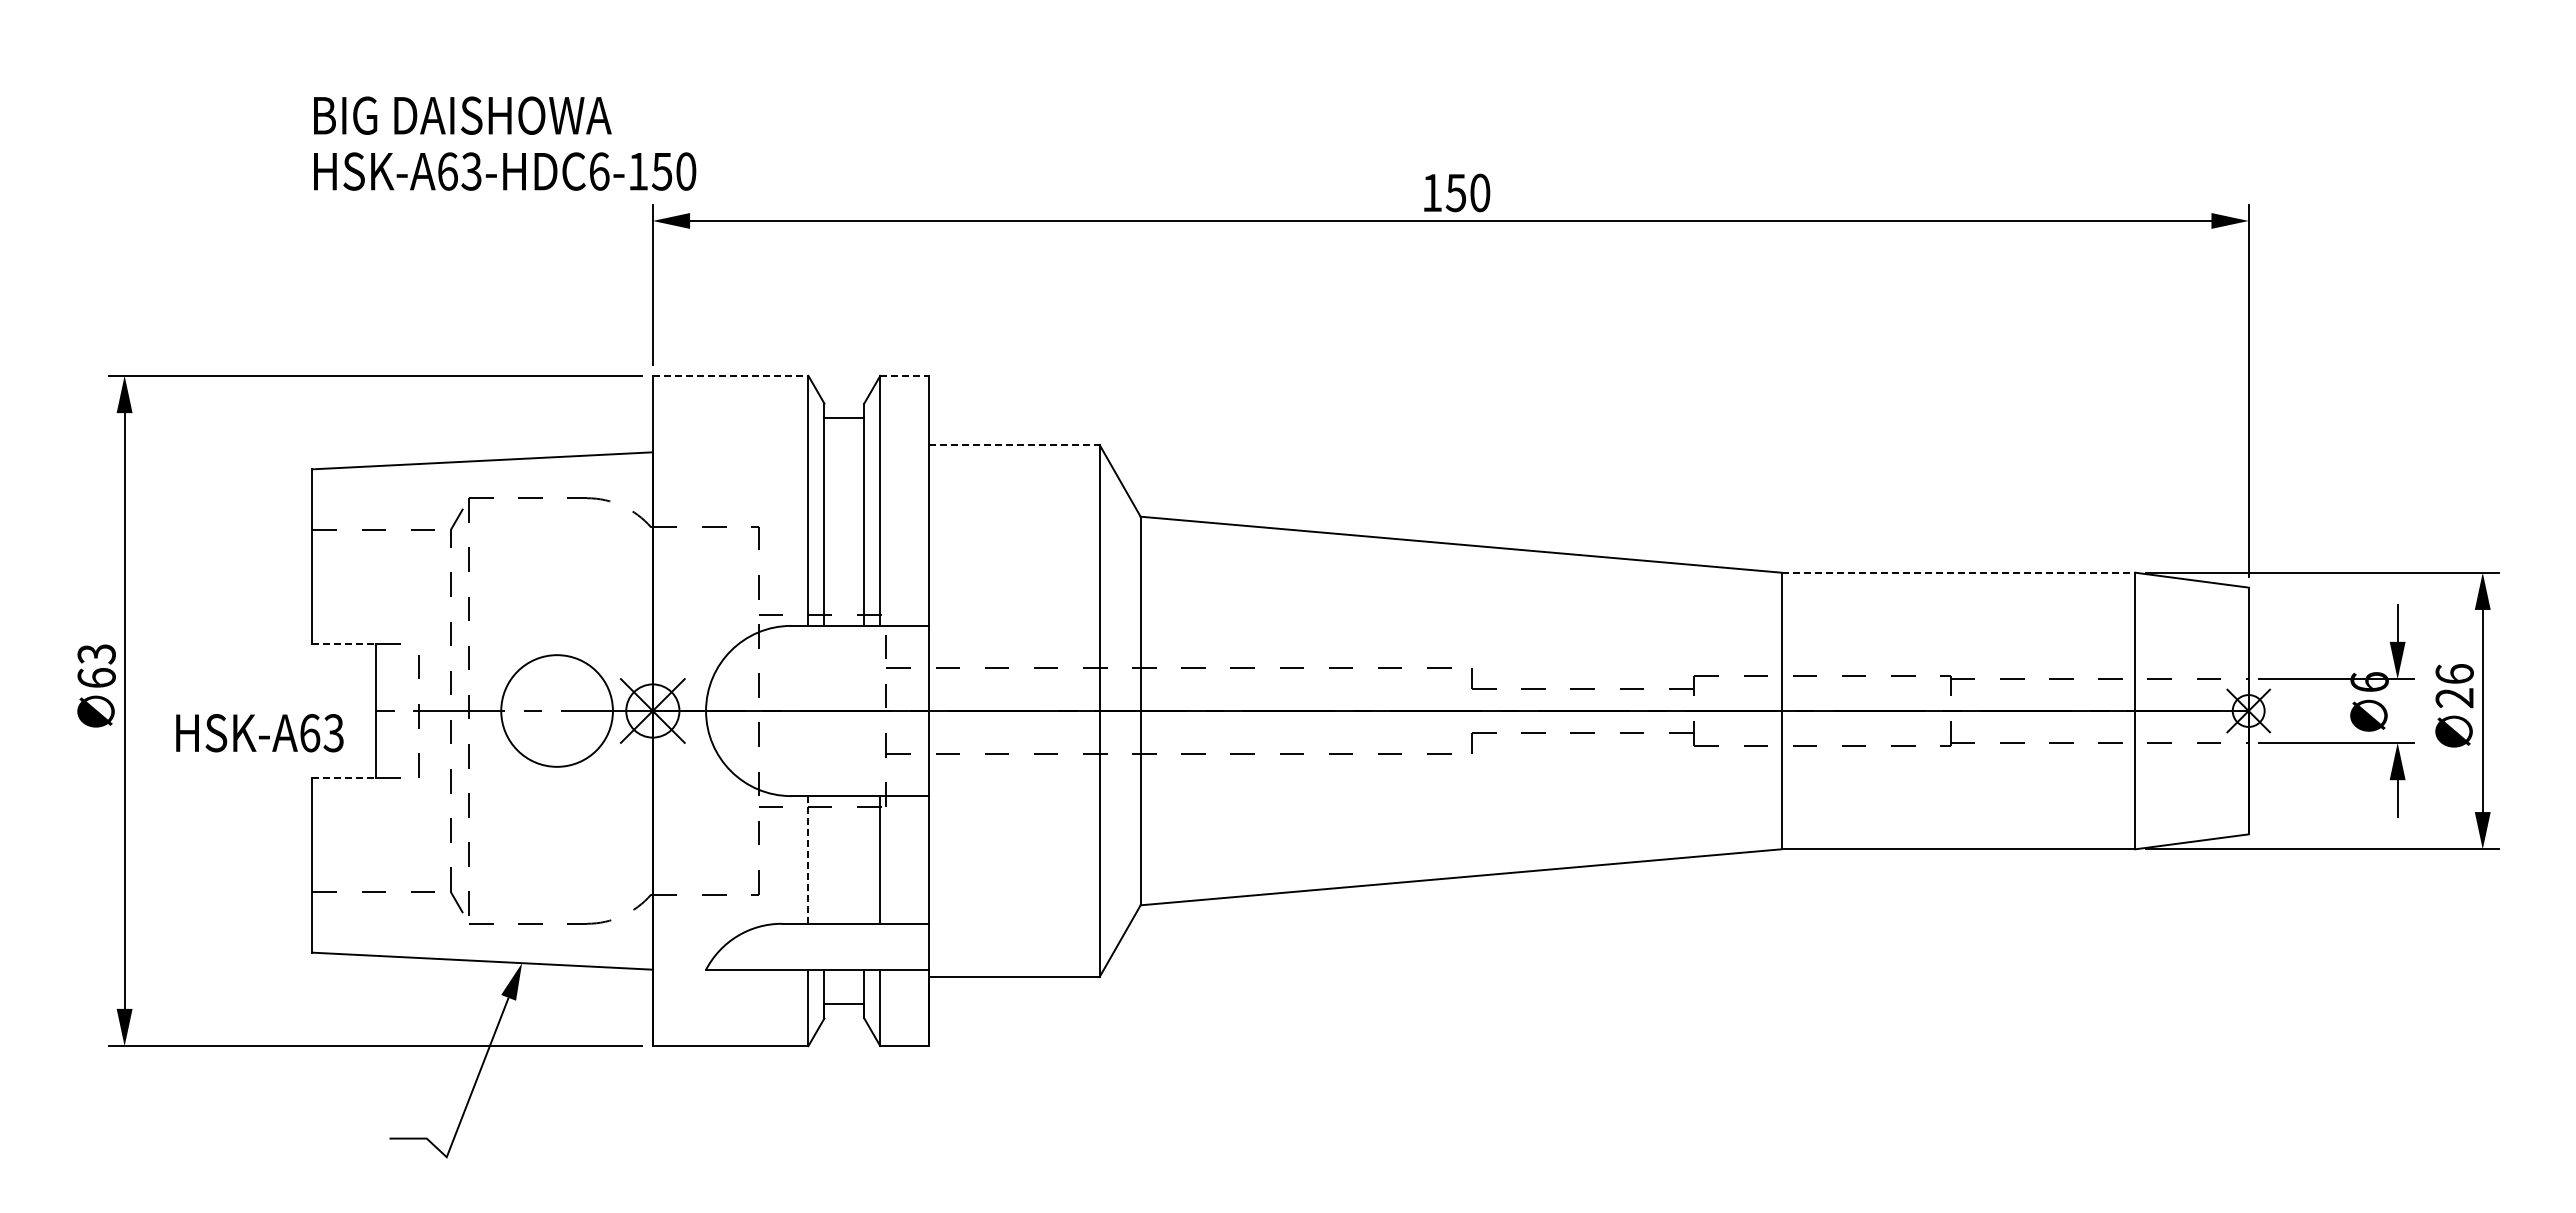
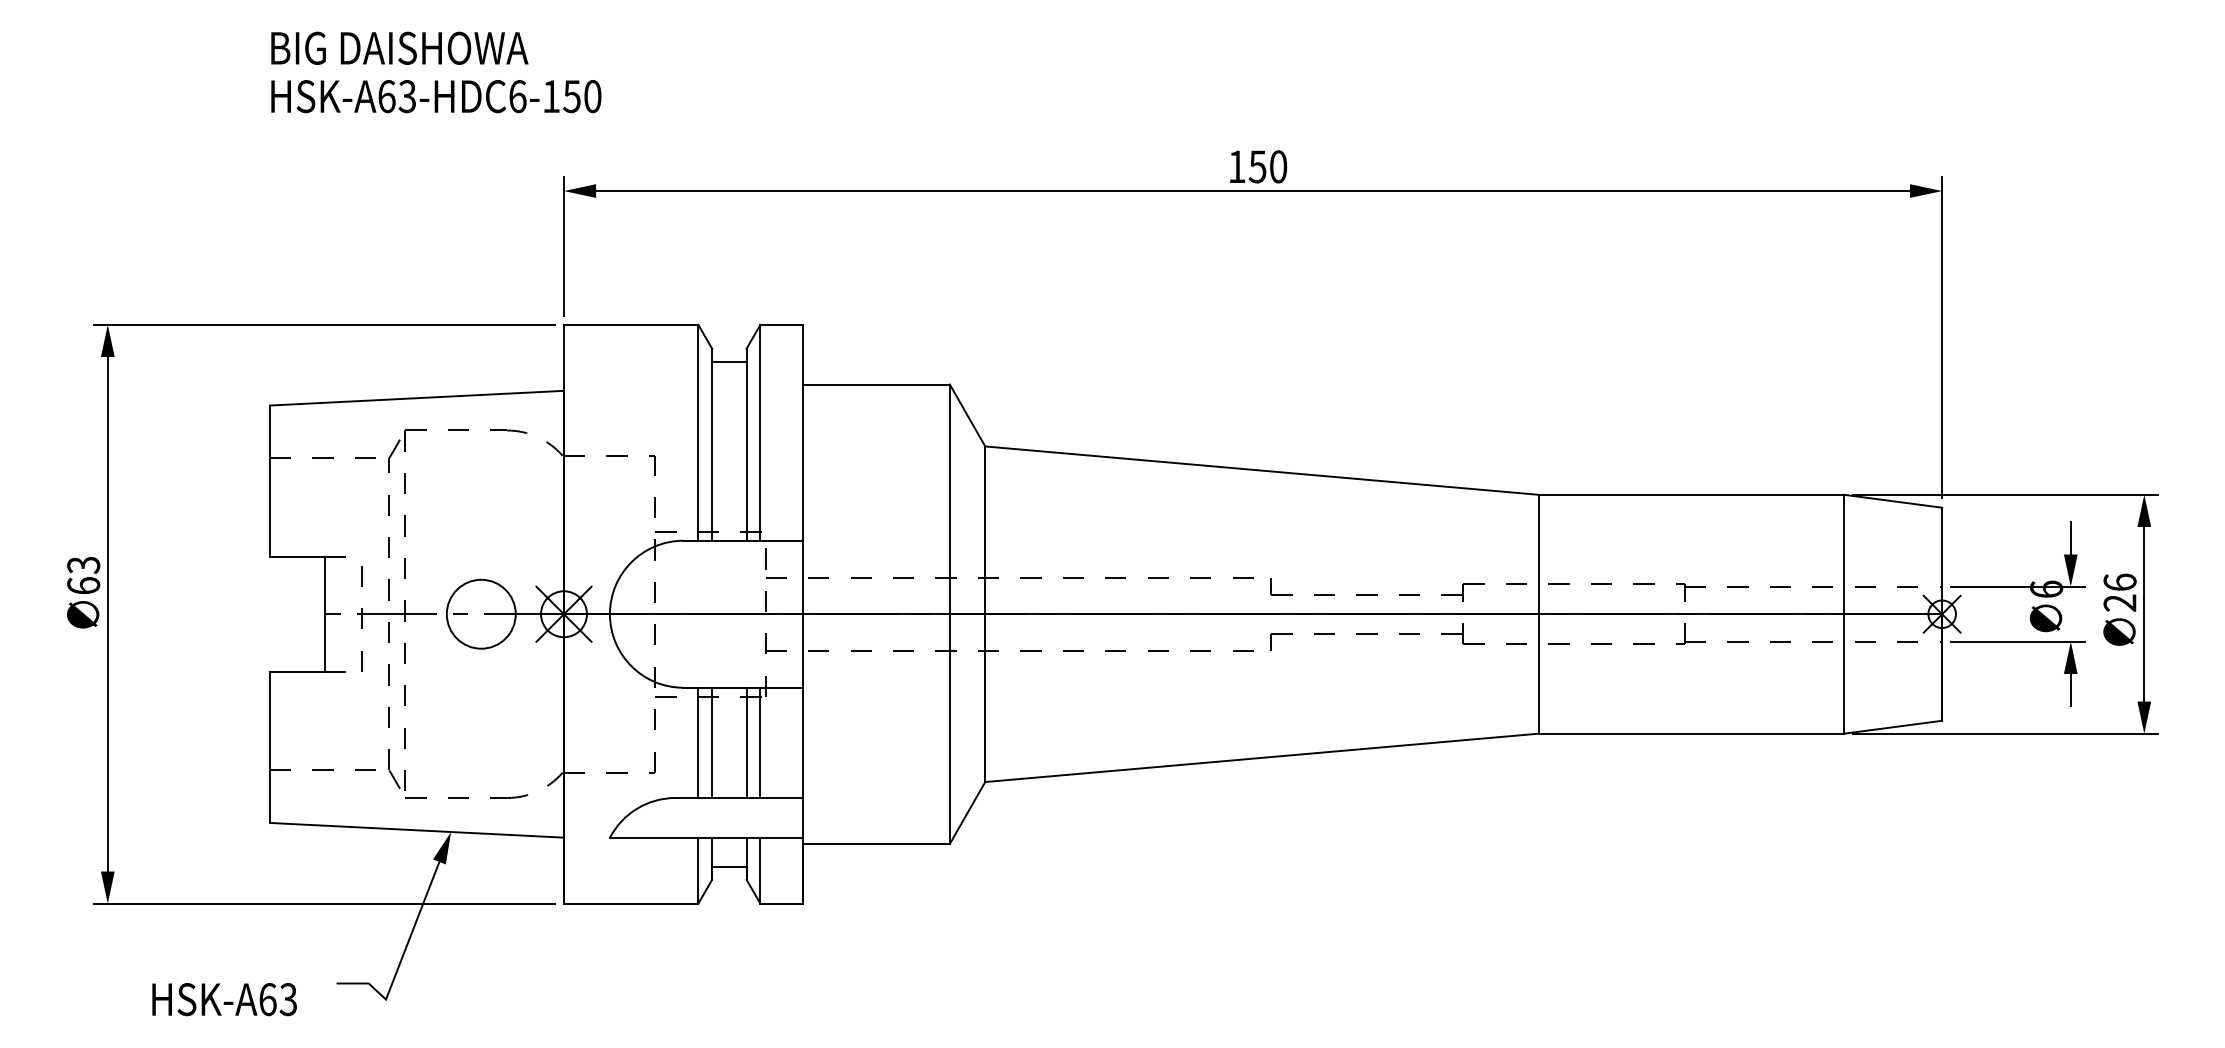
text: (505, 143) -> (436, 72), moved
line: (730, 375) -> (631, 324), dashed -> solid
line: (904, 375) -> (781, 324), dashed -> solid
line: (1015, 445) -> (877, 384), dashed -> solid
line: (1958, 572) -> (1691, 494), dashed -> solid
line: (344, 644) -> (297, 556), dashed -> solid
circle: (557, 710) -> (481, 613), size x0.71
text: (259, 733) -> (224, 999), moved
line: (344, 777) -> (297, 671), dashed -> solid
line: (808, 859) -> (698, 742), dashed -> solid
line: (824, 859) -> (712, 742), added
line: (864, 859) -> (746, 742), added

